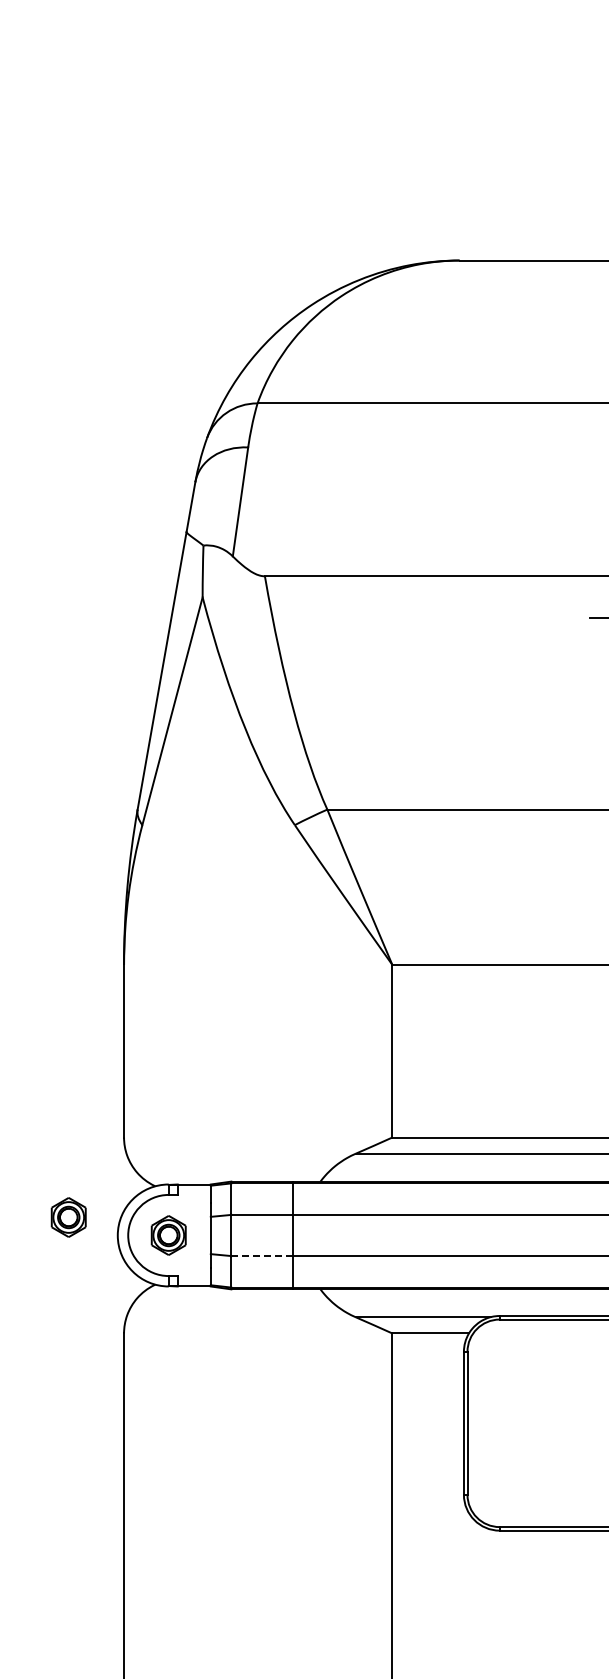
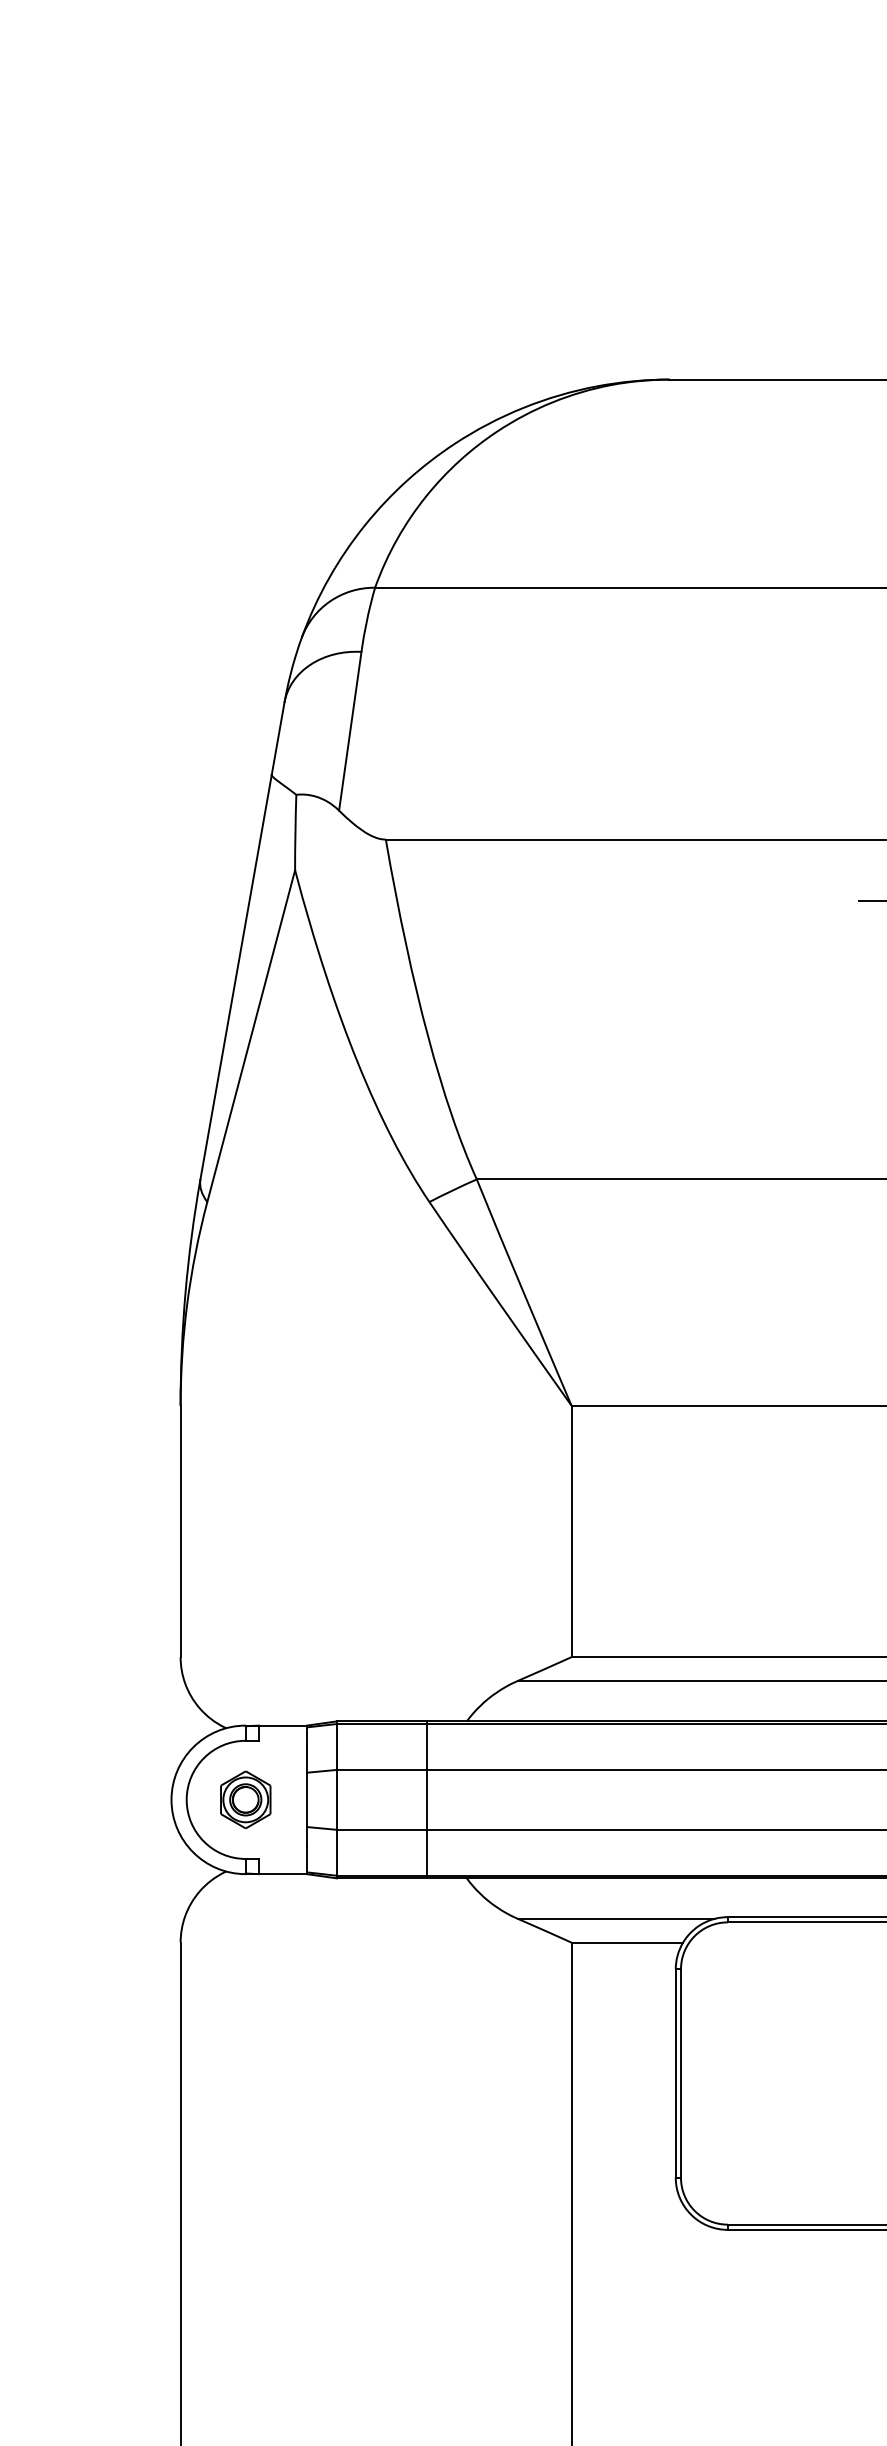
part: (68, 1217) -> (99, 1773), removed
line: (262, 1256) -> (382, 1830), dashed -> solid

